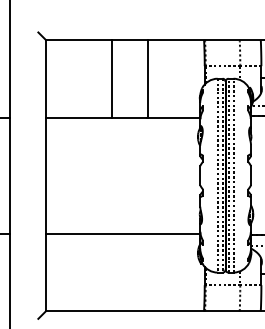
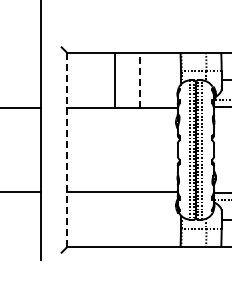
line: (148, 78) -> (140, 80), solid -> dashed
line: (45, 174) -> (66, 149), solid -> dashed

